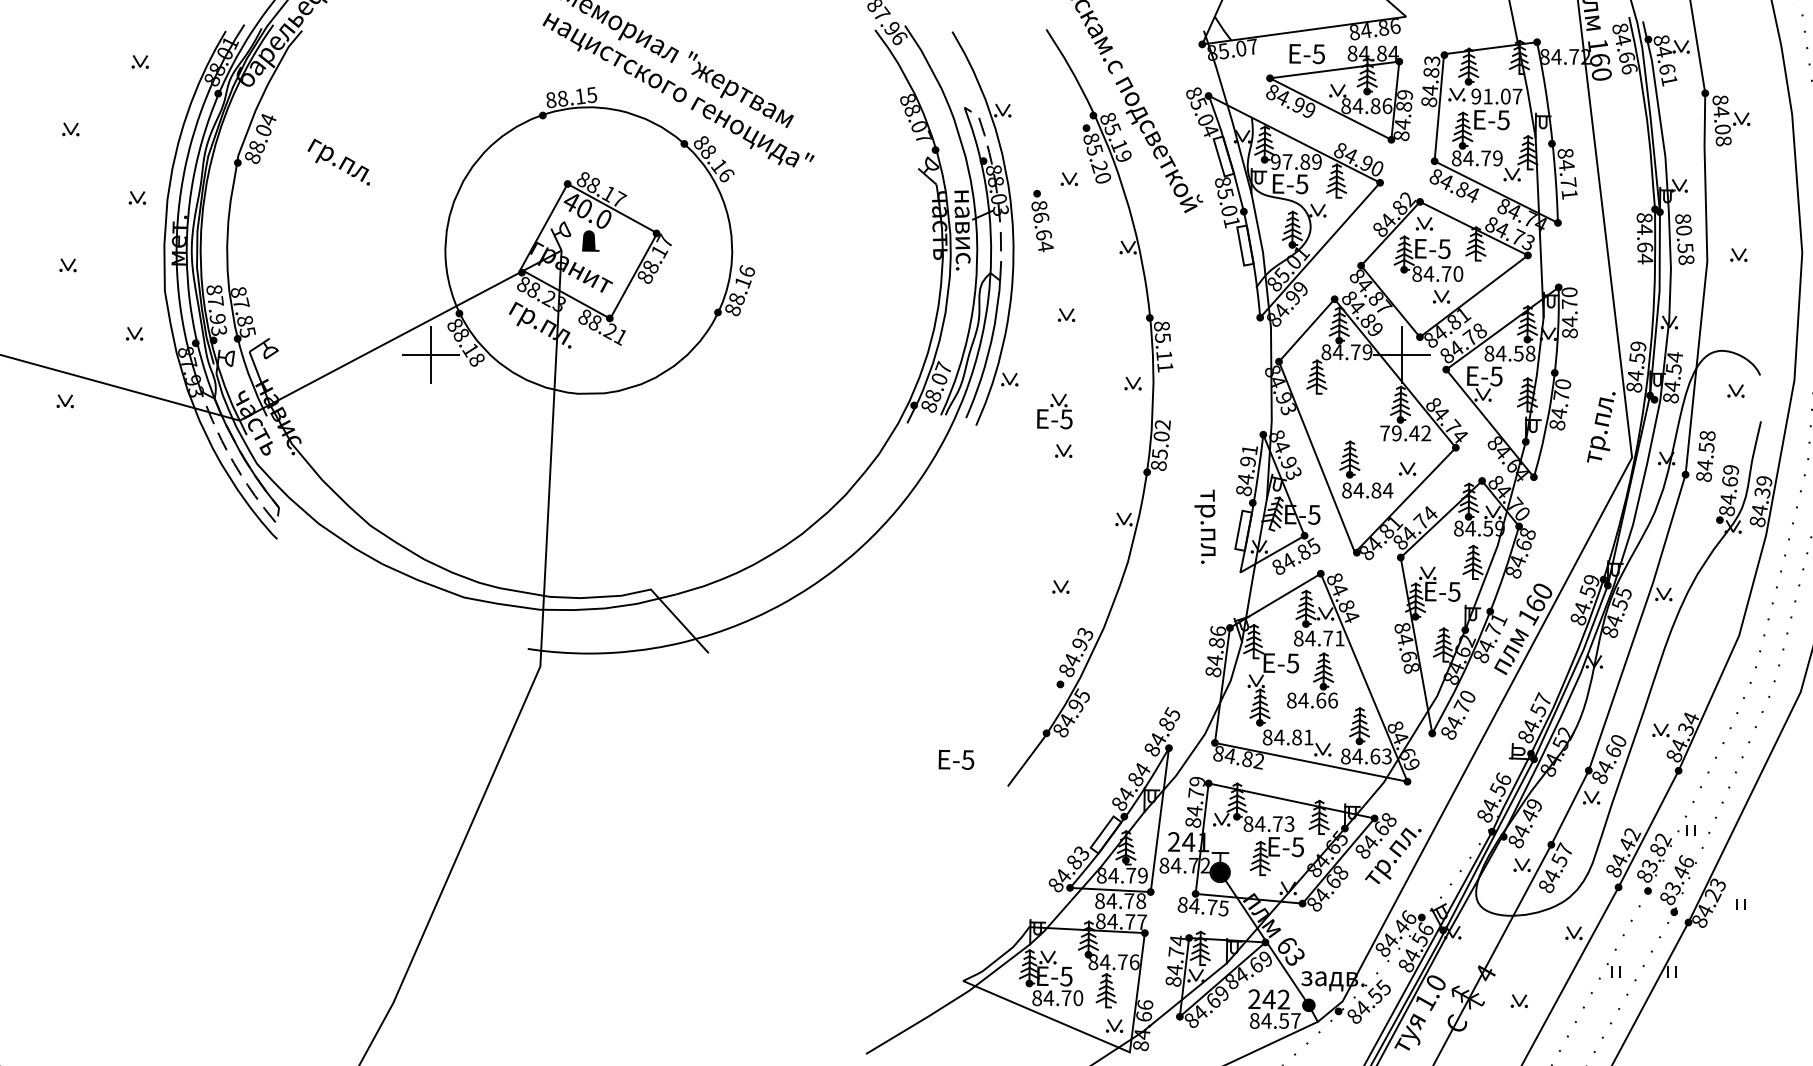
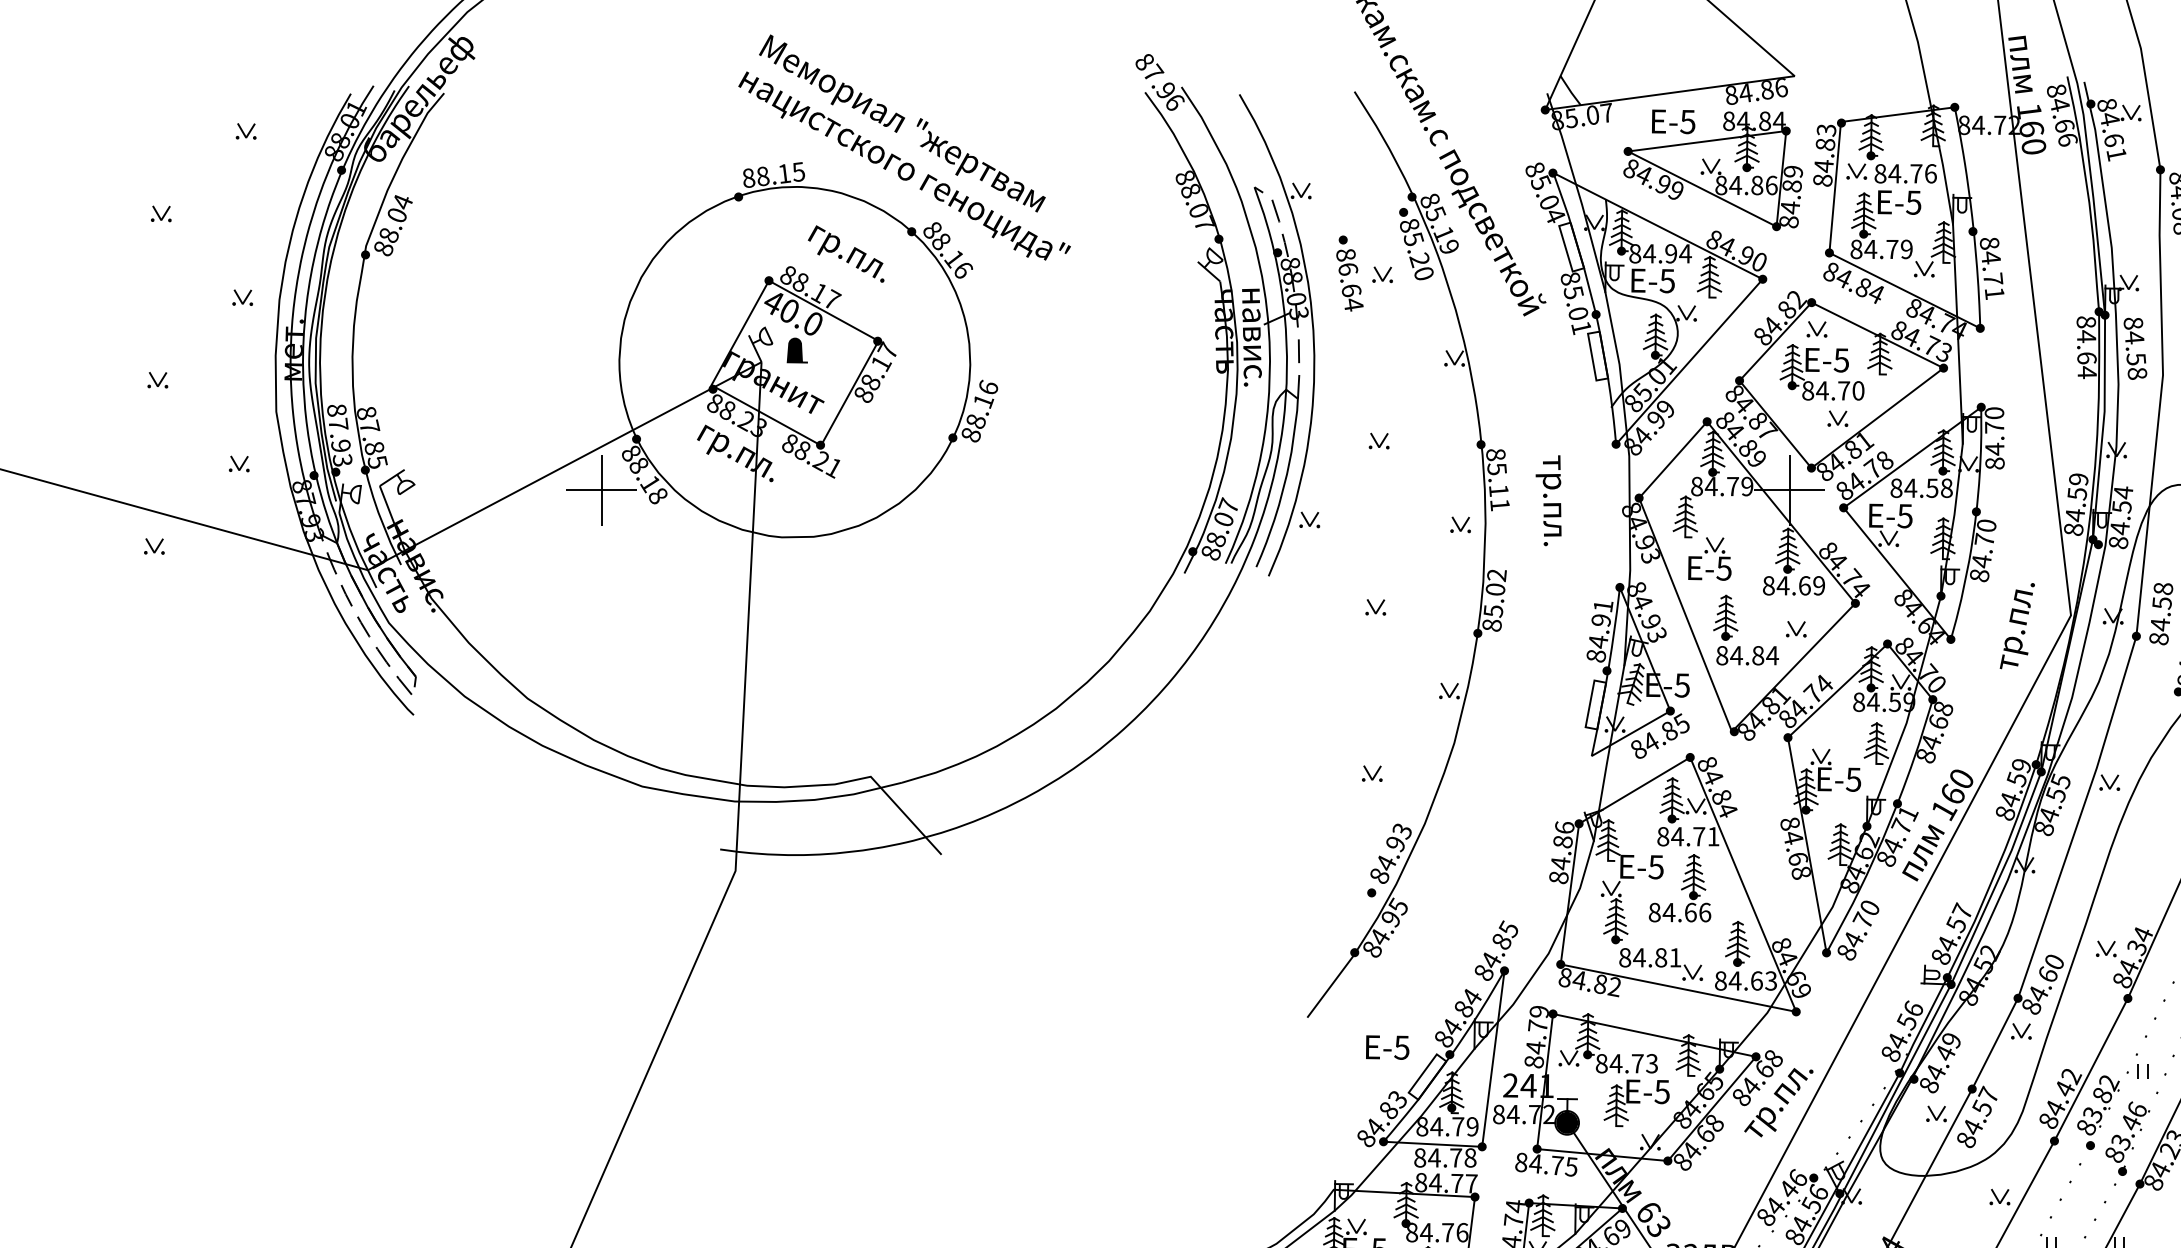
text: (1496, 96) -> (1905, 173), 91.07 -> 84.76
text: (338, 161) -> (845, 253), moved
text: (1296, 161) -> (1660, 253), 97.89 -> 84.94
part: (1042, 220) -> (1349, 272), moved
text: (1684, 230) -> (2135, 337), 80.58 -> 84.58
part: (1054, 411) -> (1709, 559), moved
text: (1601, 427) -> (2017, 626), moved
text: (1405, 433) -> (1793, 585), 79.42 -> 84.69
text: (1204, 526) -> (1547, 500), moved
text: (956, 759) -> (1387, 1047), moved

